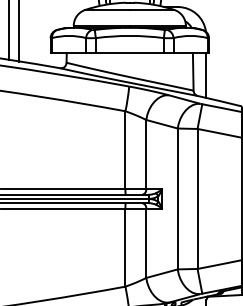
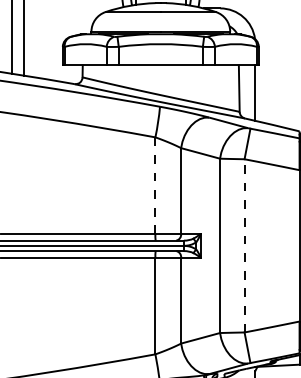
line: (125, 150) -> (155, 186), solid -> dashed
line: (197, 198) -> (244, 245), solid -> dashed

